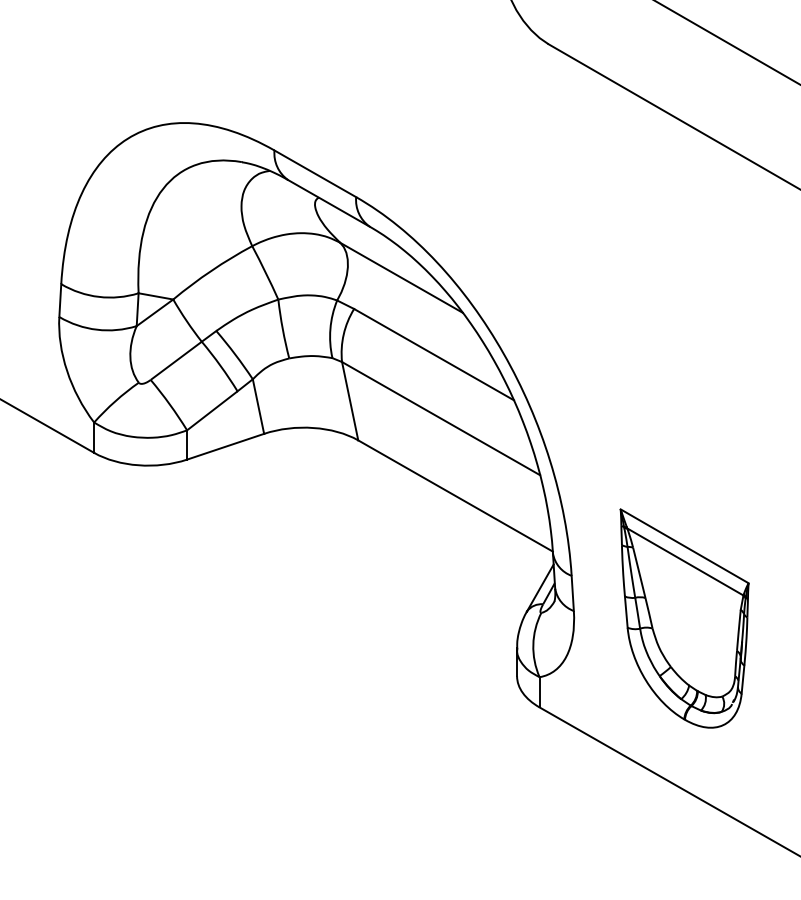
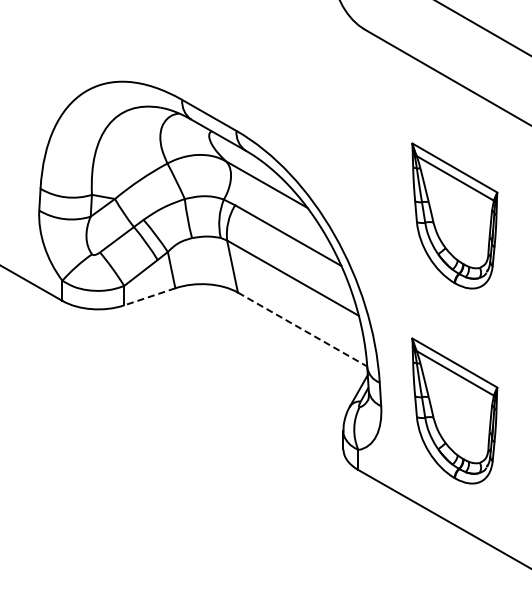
part: (684, 324) -> (454, 215), added
line: (225, 446) -> (149, 296), solid -> dashed
line: (456, 495) -> (303, 329), solid -> dashed

